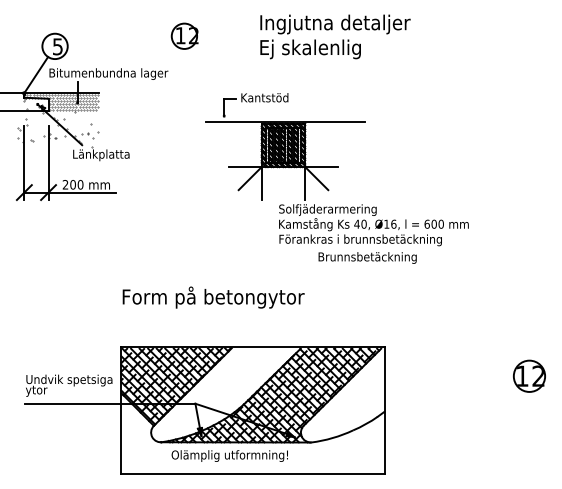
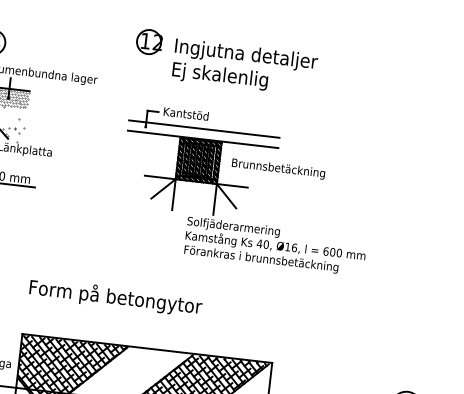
part: (184, 35) -> (149, 41), moved
text: (335, 36) -> (245, 66), moved
line: (285, 111) -> (204, 129), added
text: (367, 257) -> (278, 168), moved

